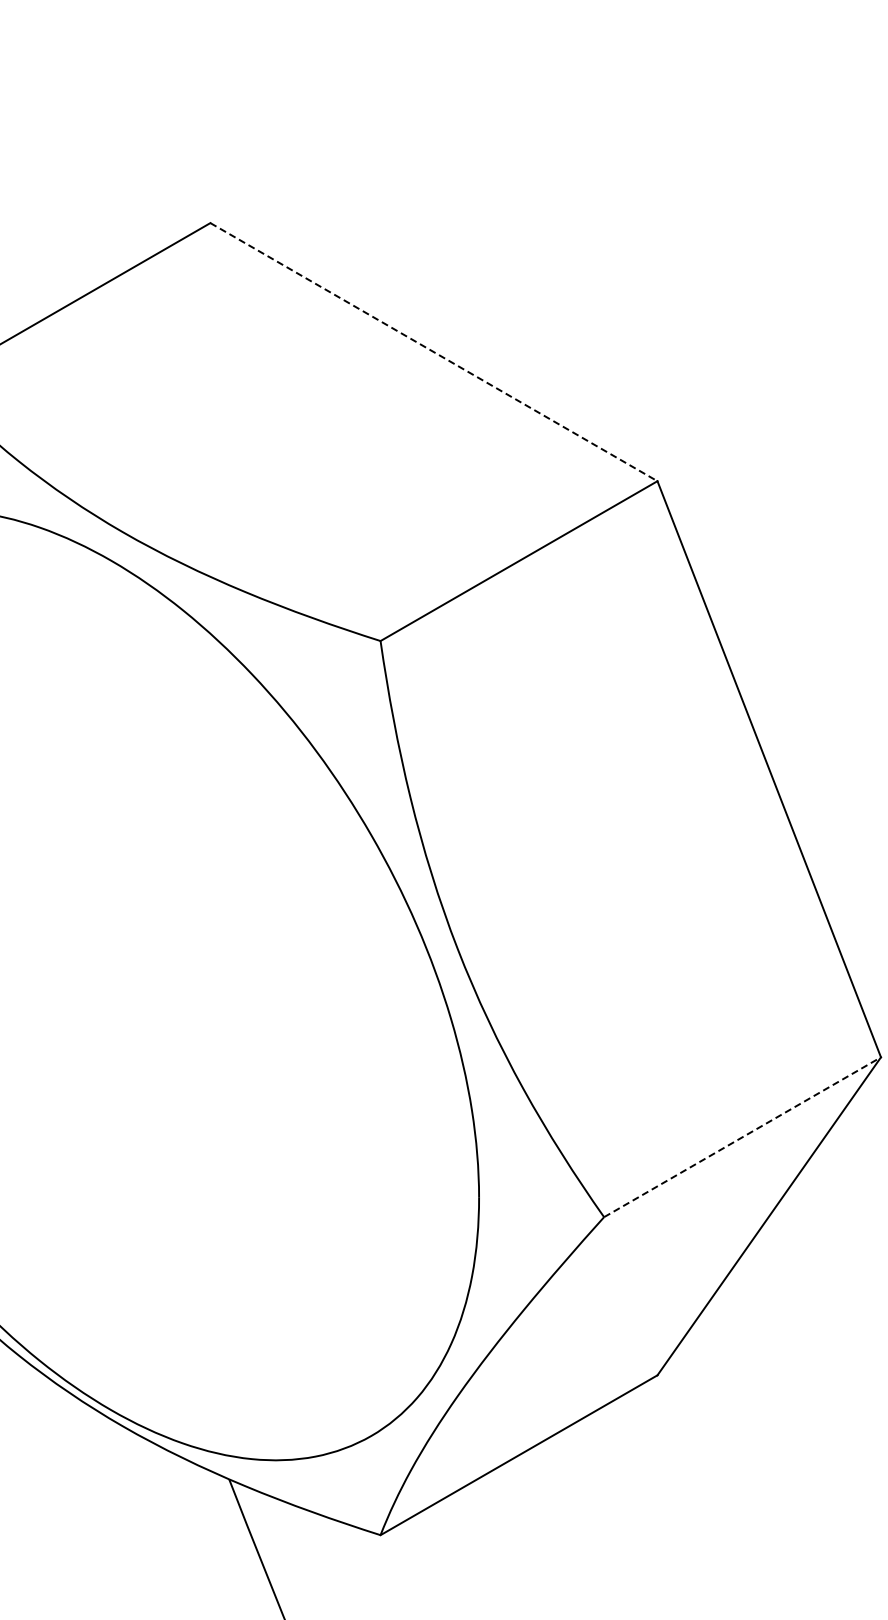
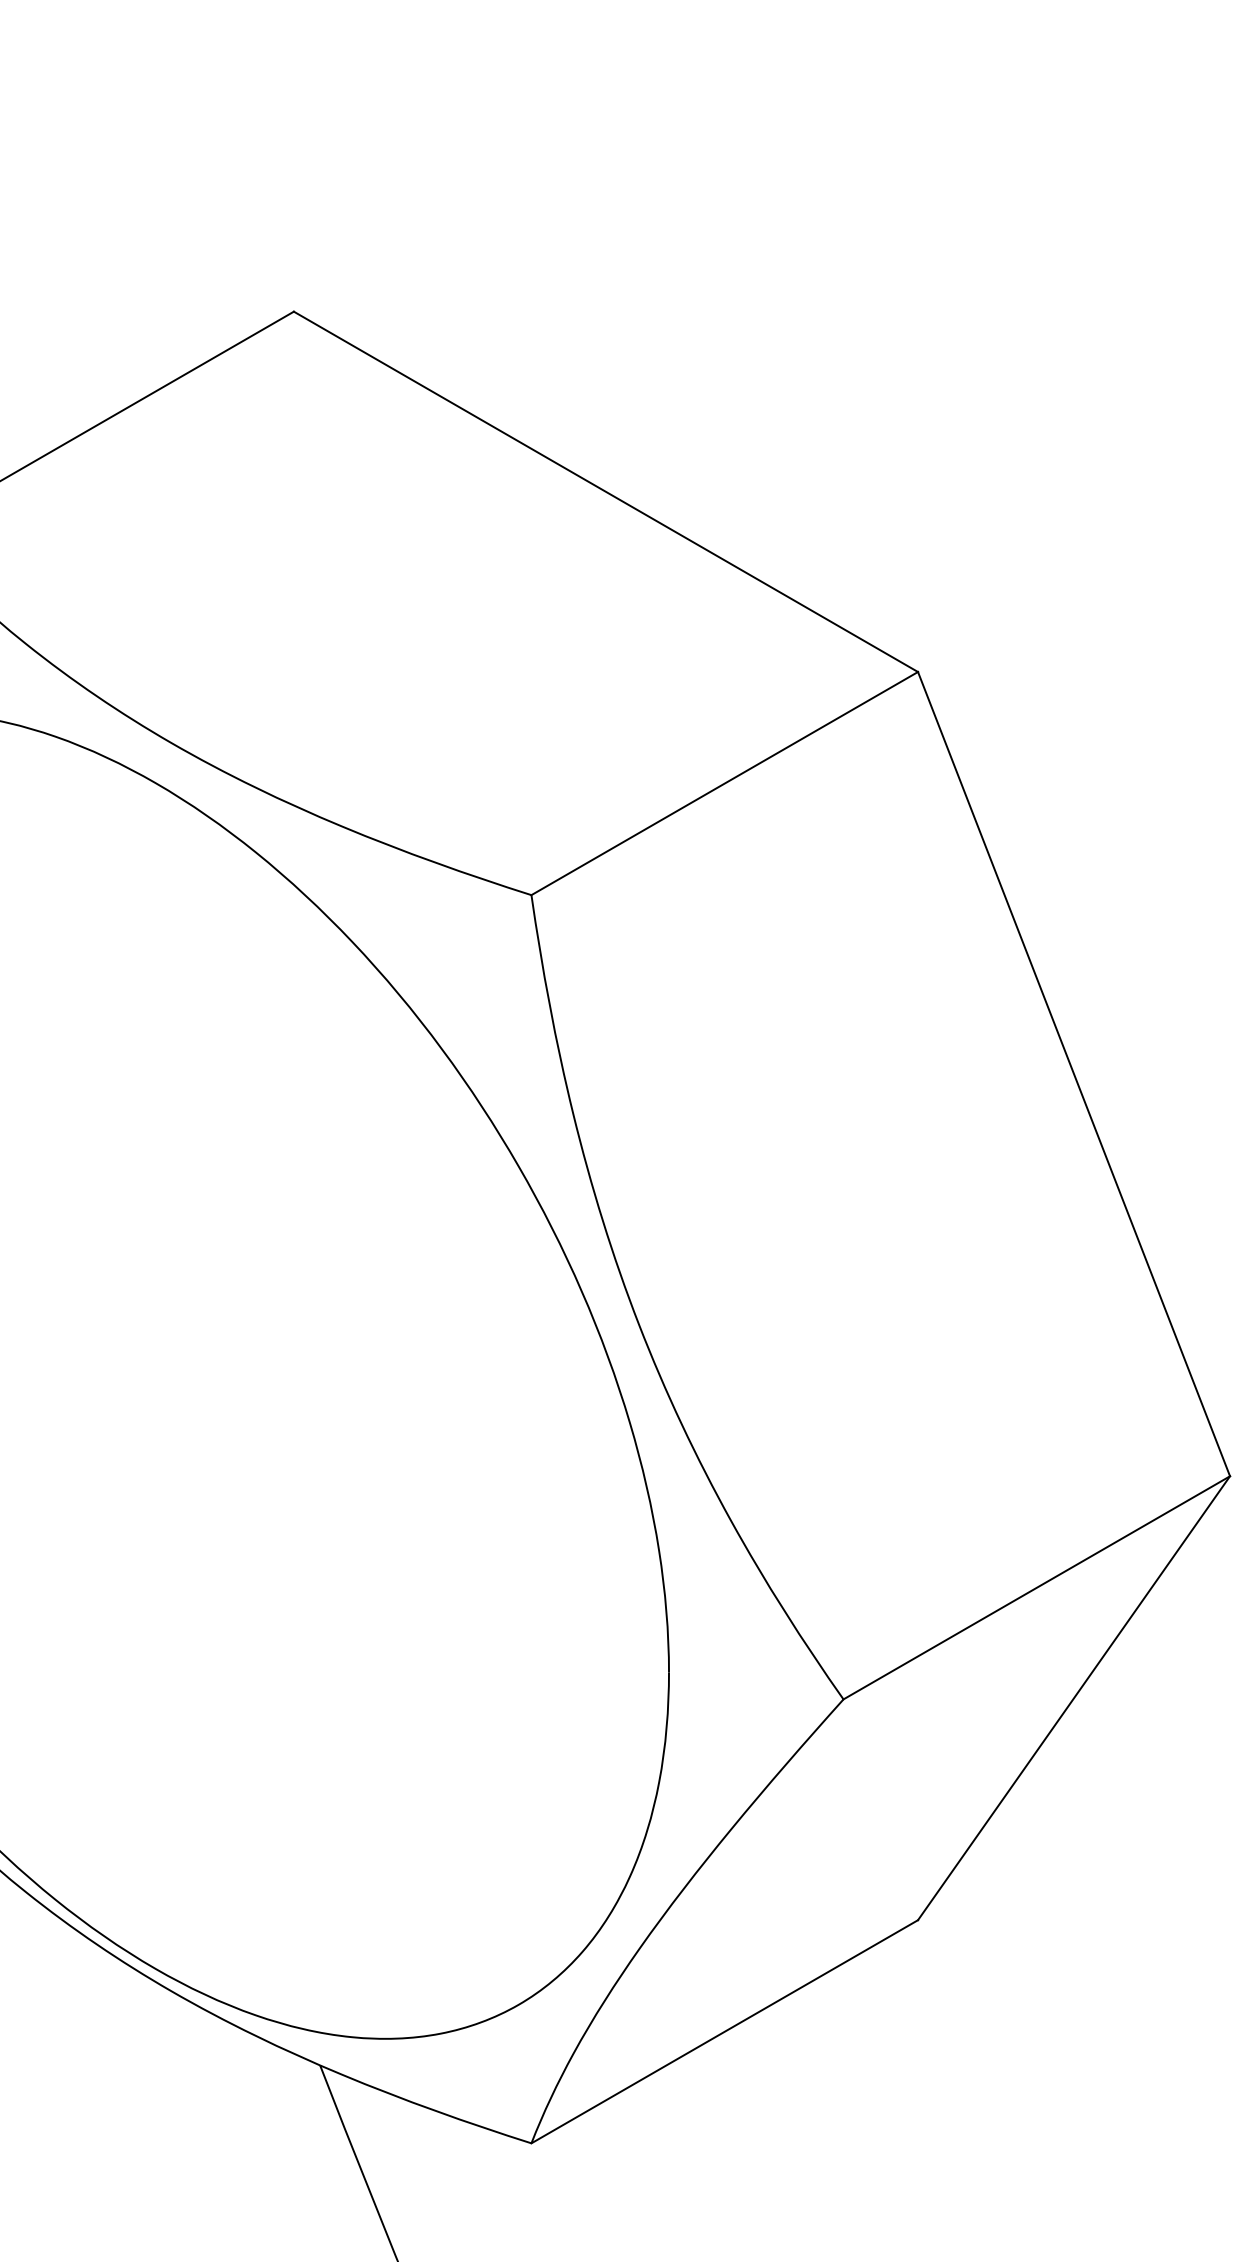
line: (434, 352) -> (606, 492), dashed -> solid
line: (742, 1137) -> (1036, 1588), dashed -> solid

